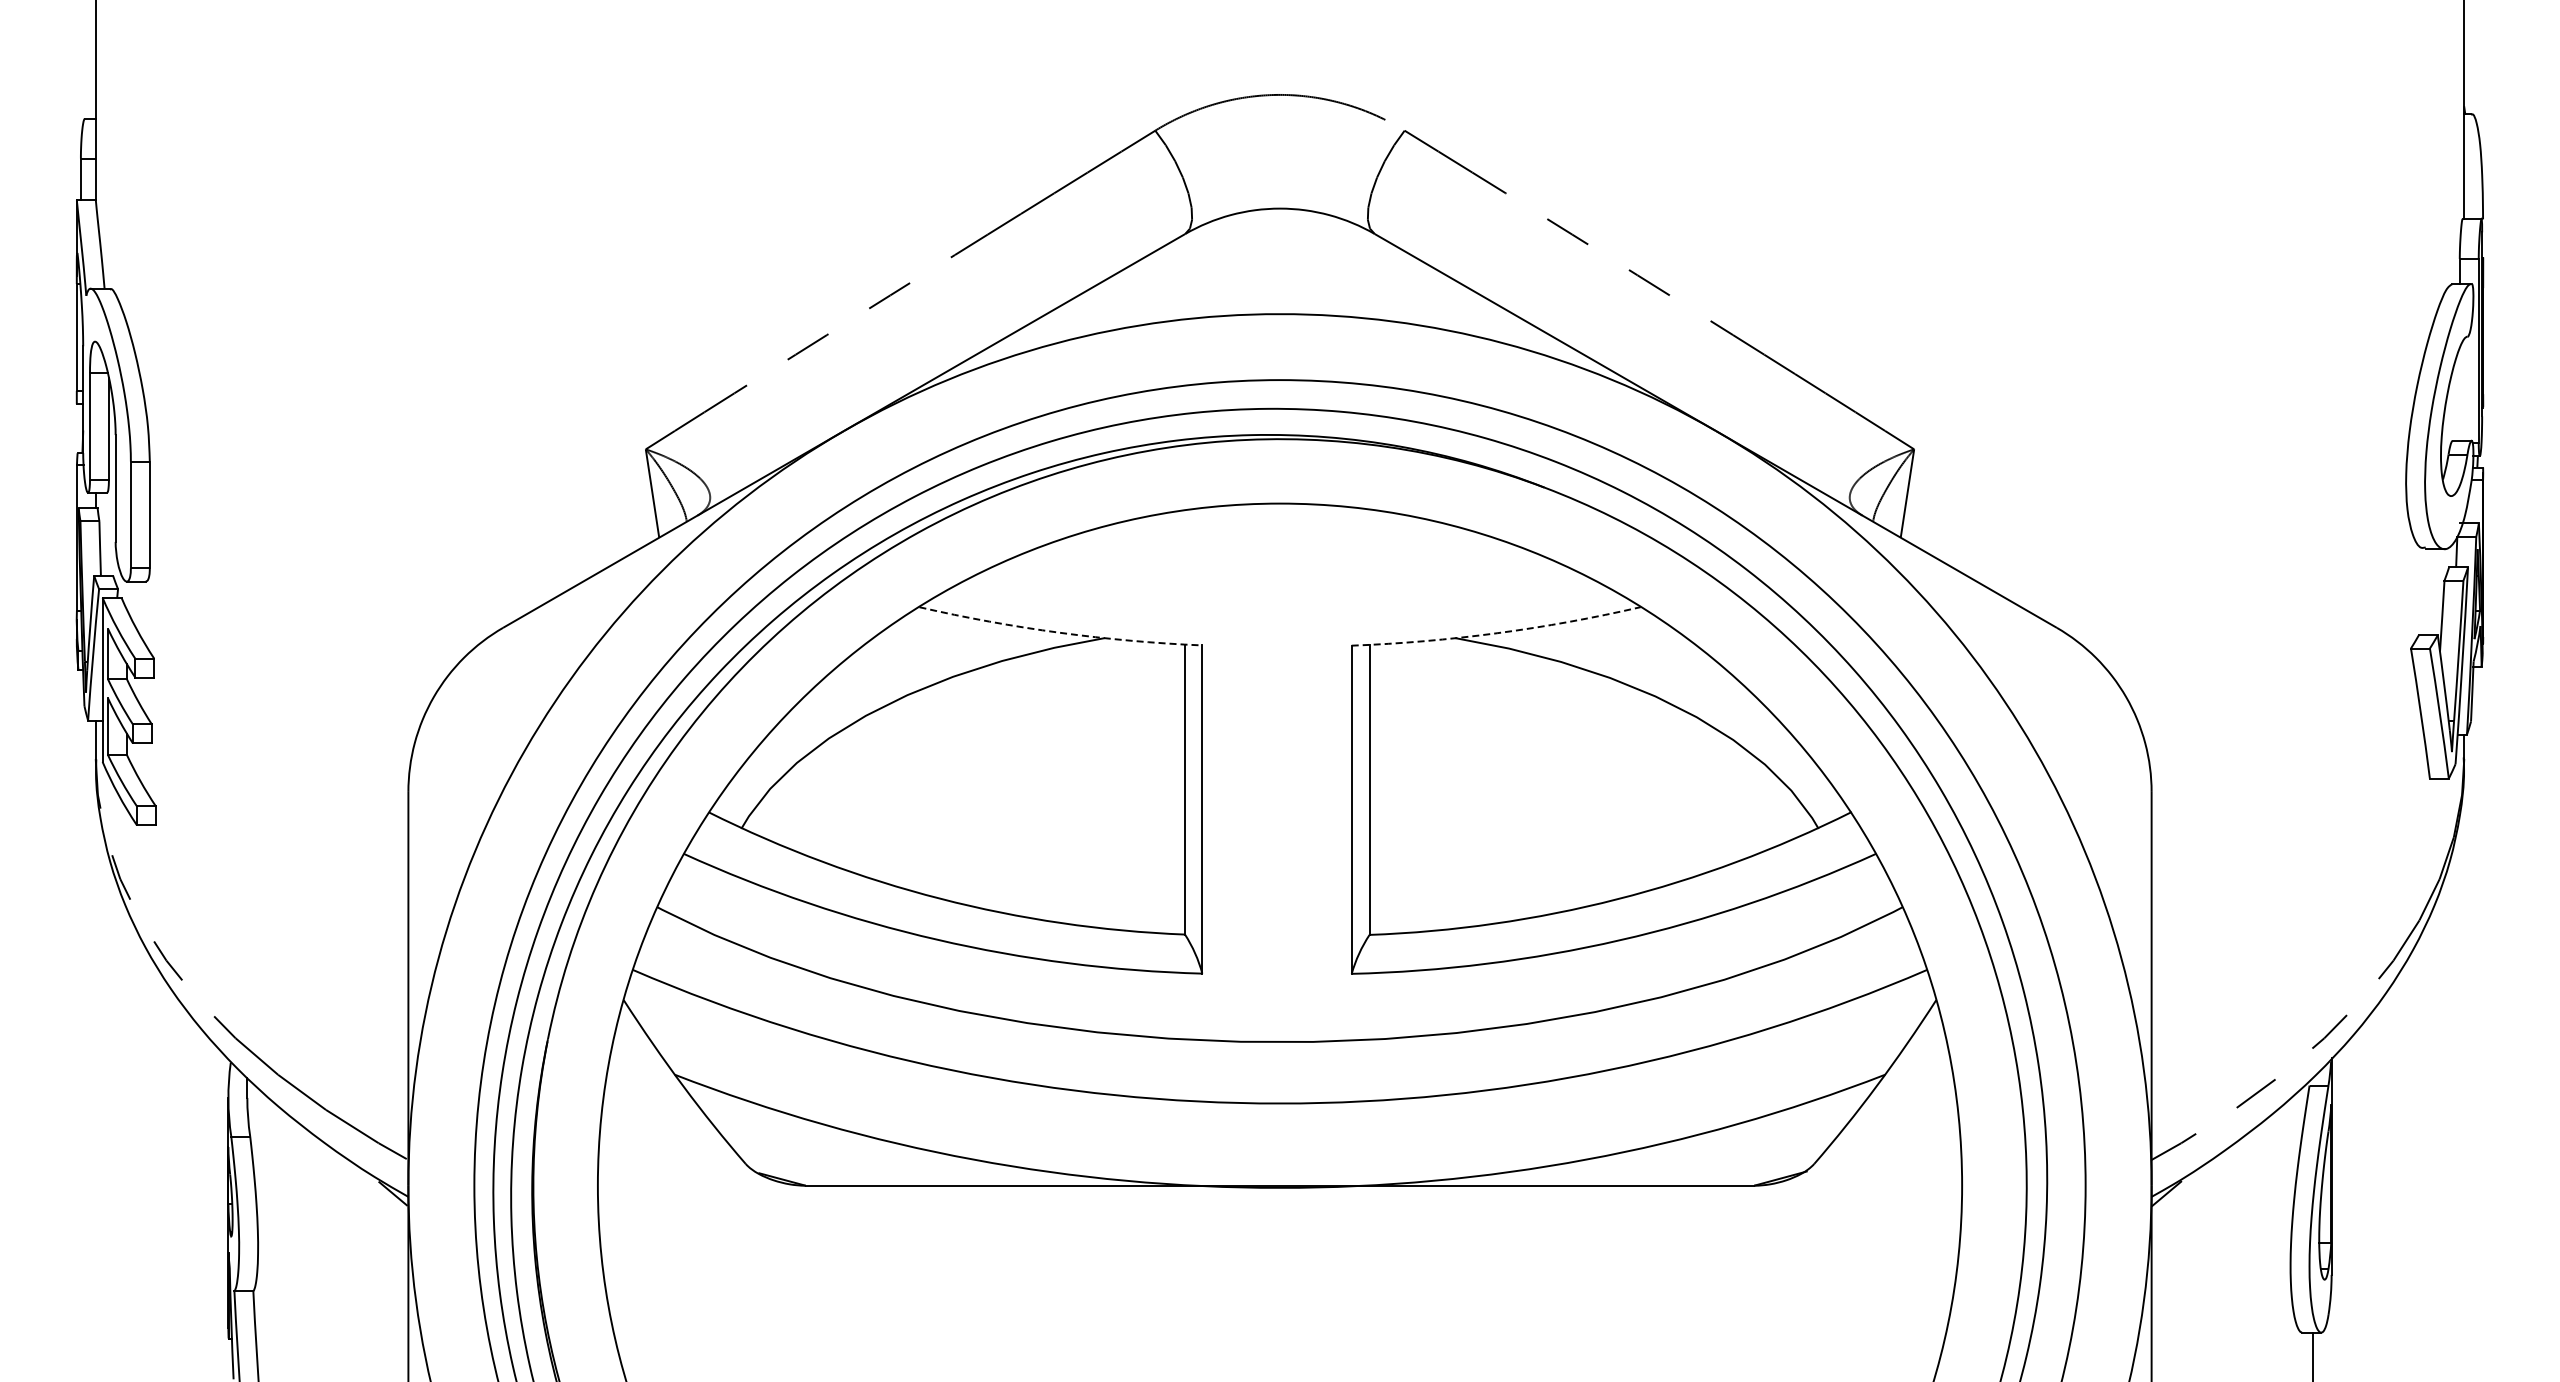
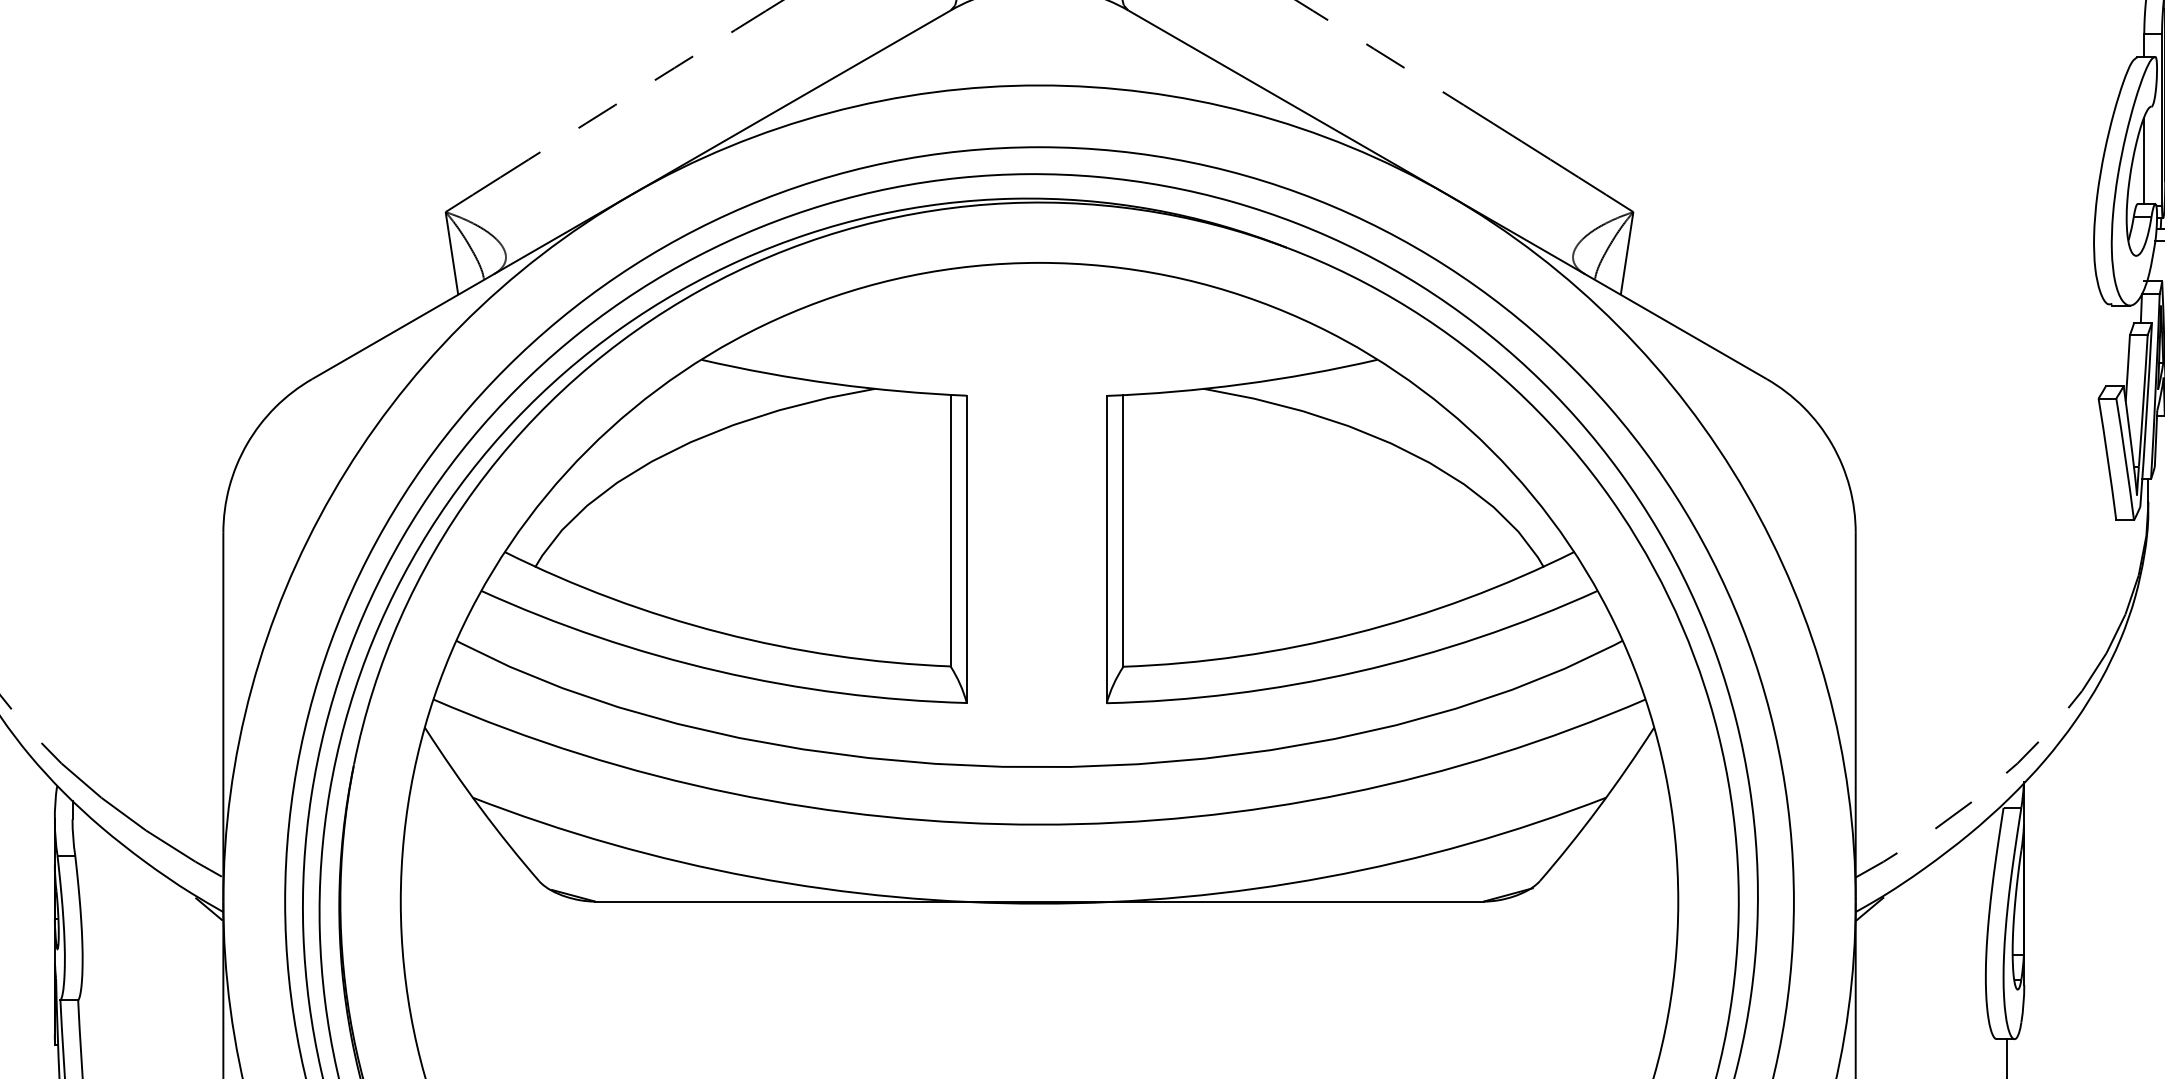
line: (2459, 394) -> (2144, 160), added
arc: (1060, 632) -> (833, 383), dashed -> solid
arc: (1497, 633) -> (1243, 384), dashed -> solid

